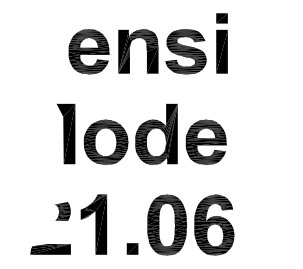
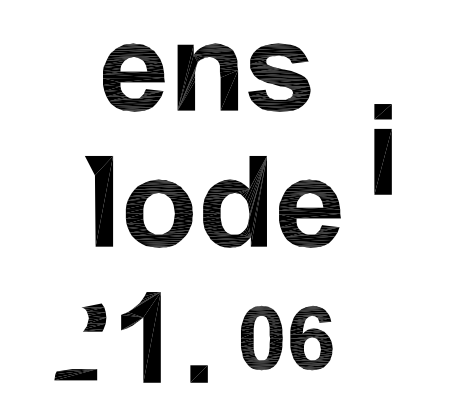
part: (221, 43) -> (382, 149), moved
part: (190, 224) -> (286, 337), size x0.7
part: (50, 249) -> (75, 374), size x0.7

